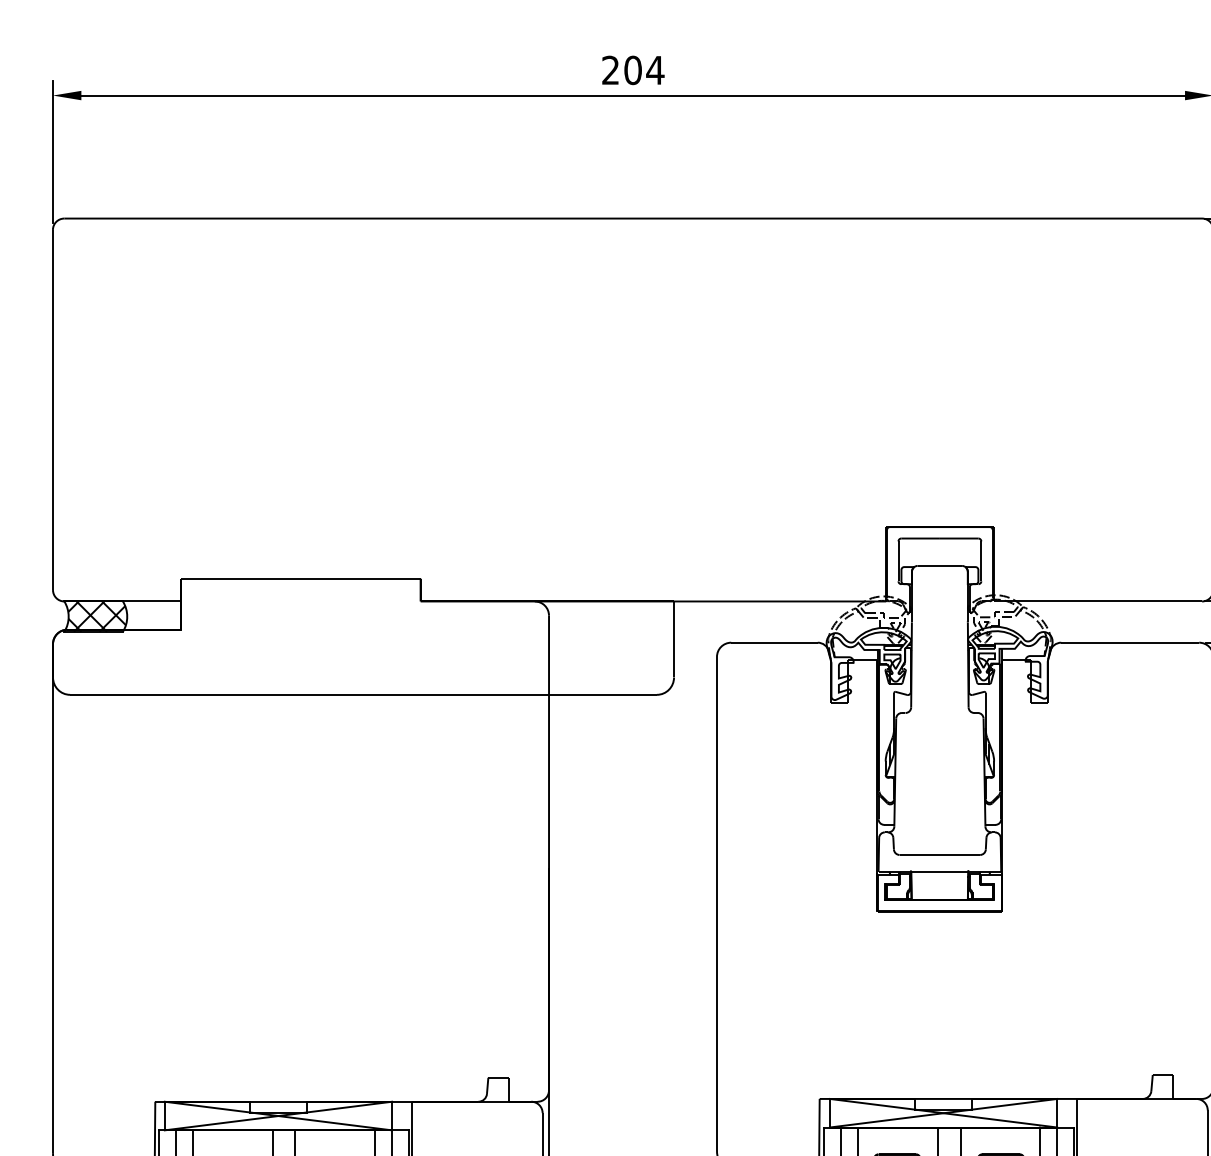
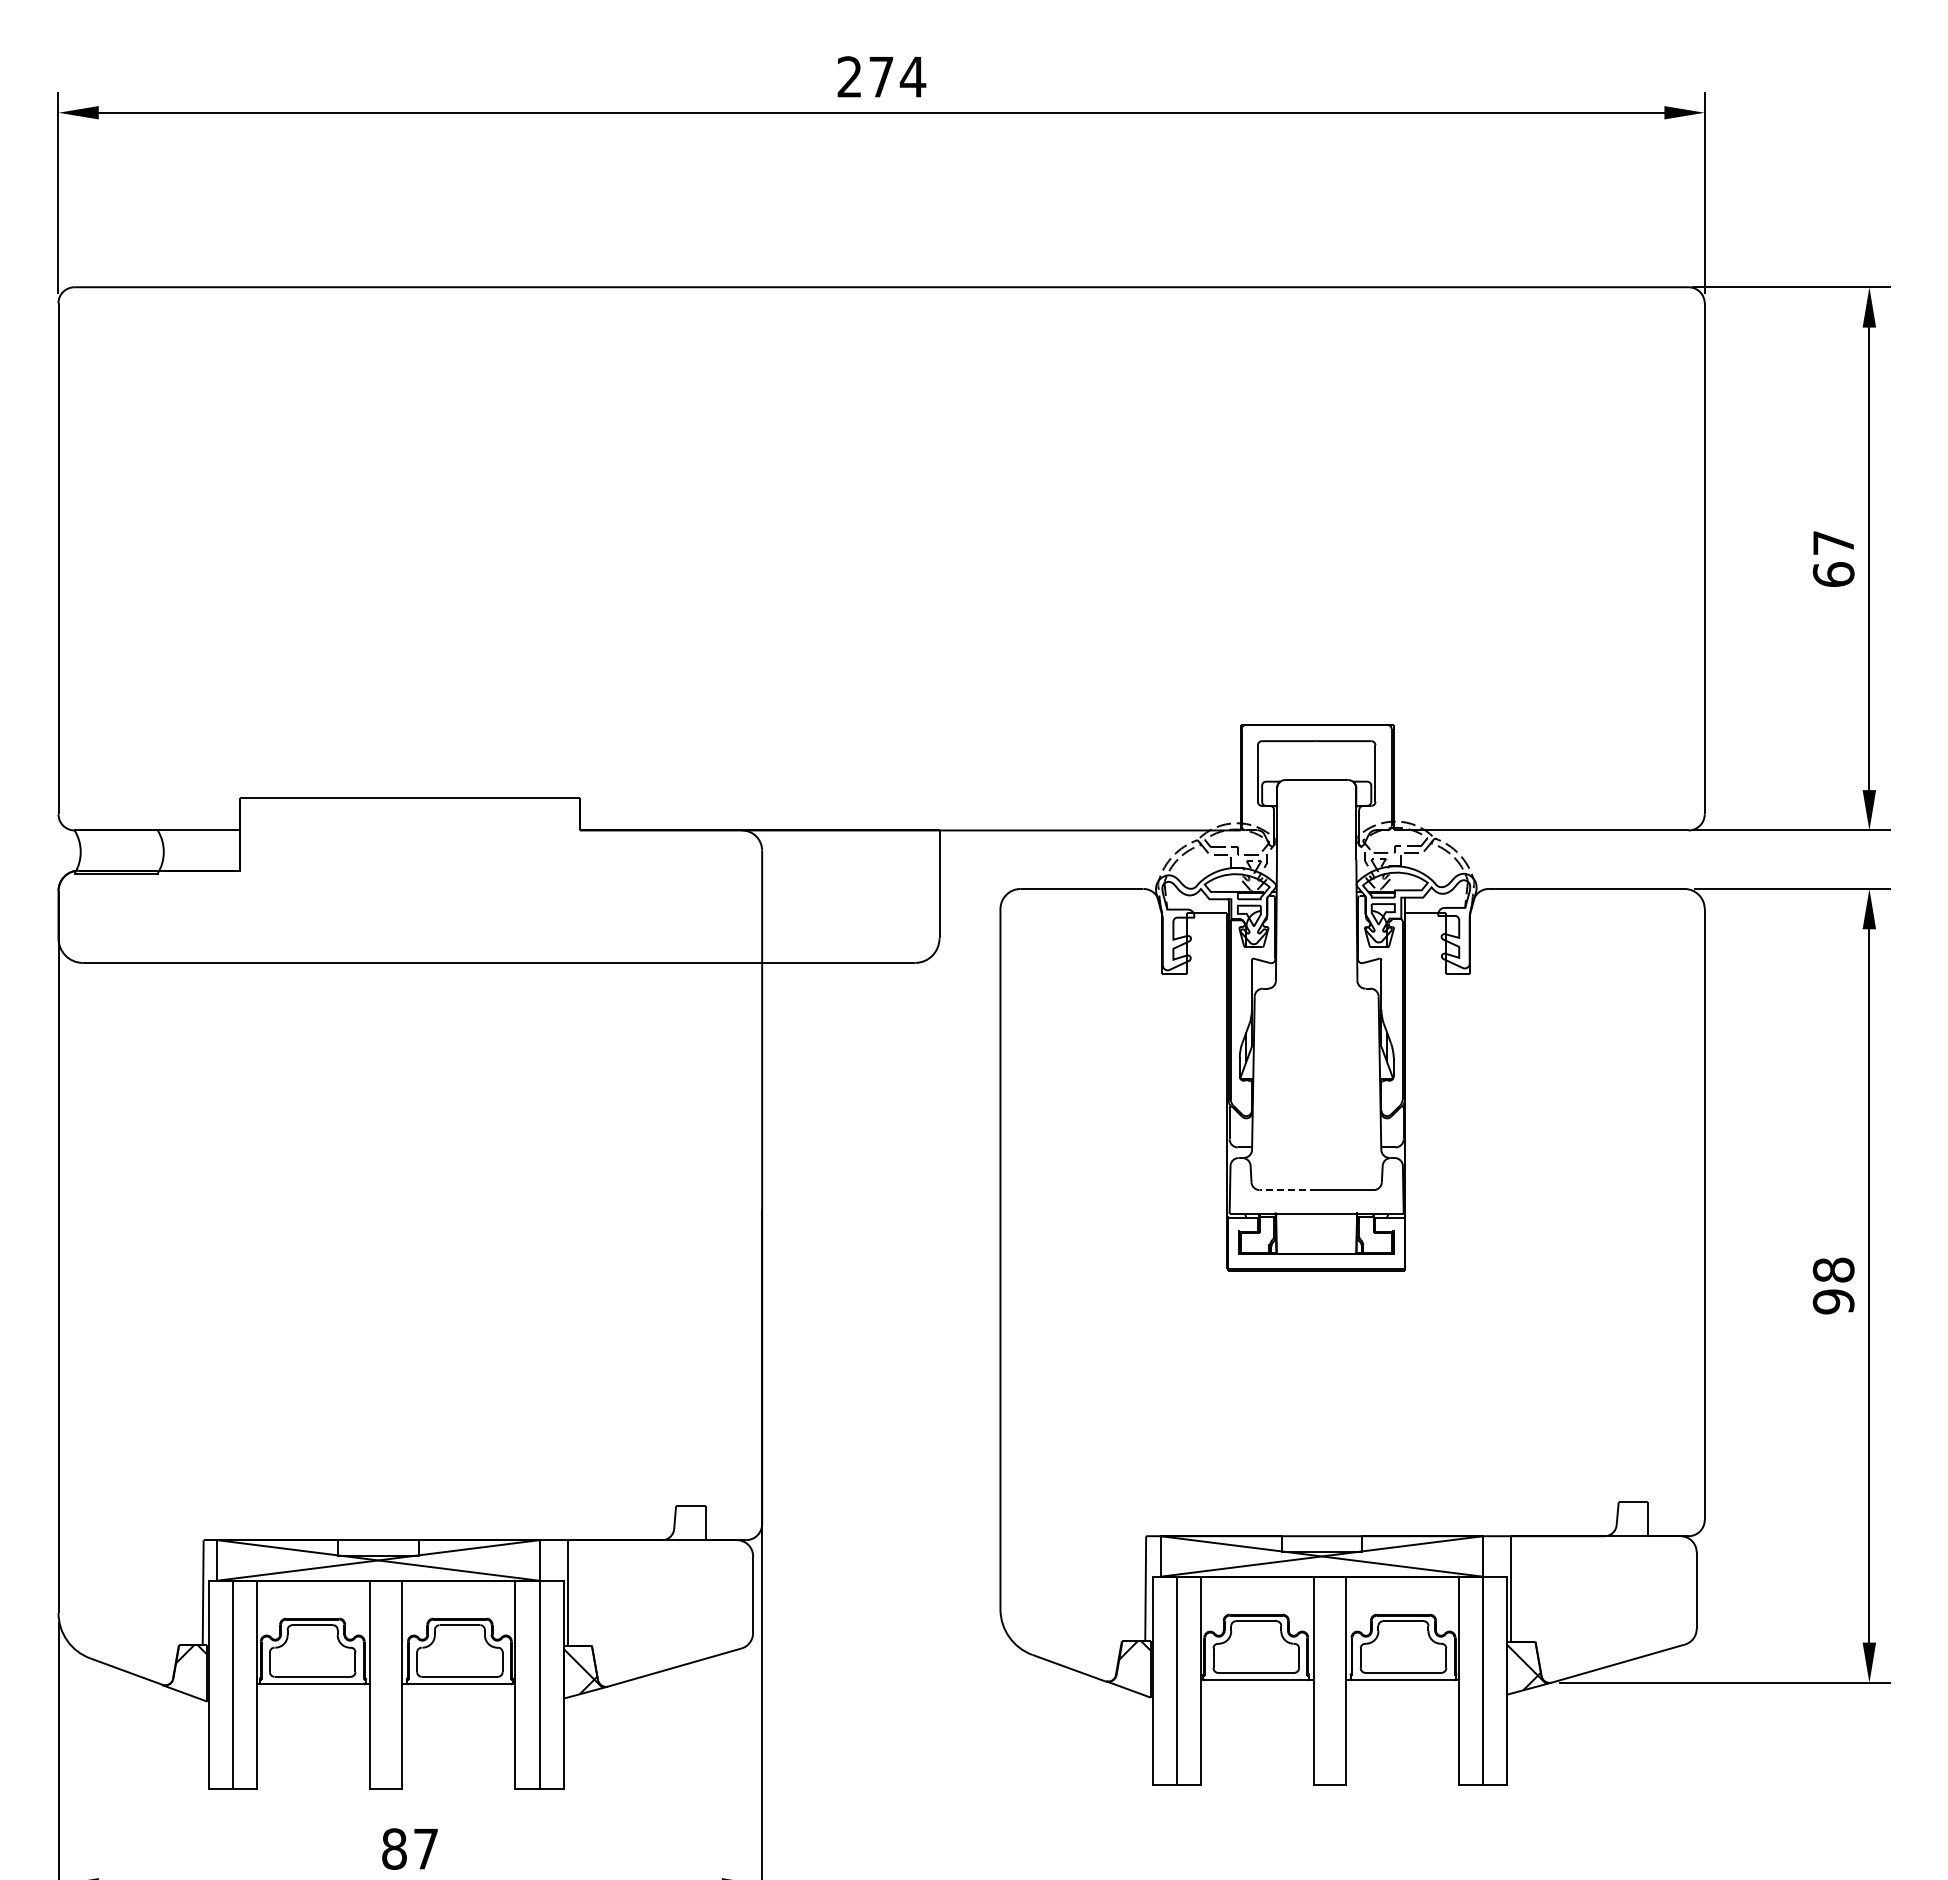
text: (633, 70) -> (881, 76), 204 -> 274
hatch: (97, 616) -> (121, 851), removed
line: (920, 855) -> (1288, 1190), solid -> dashed

